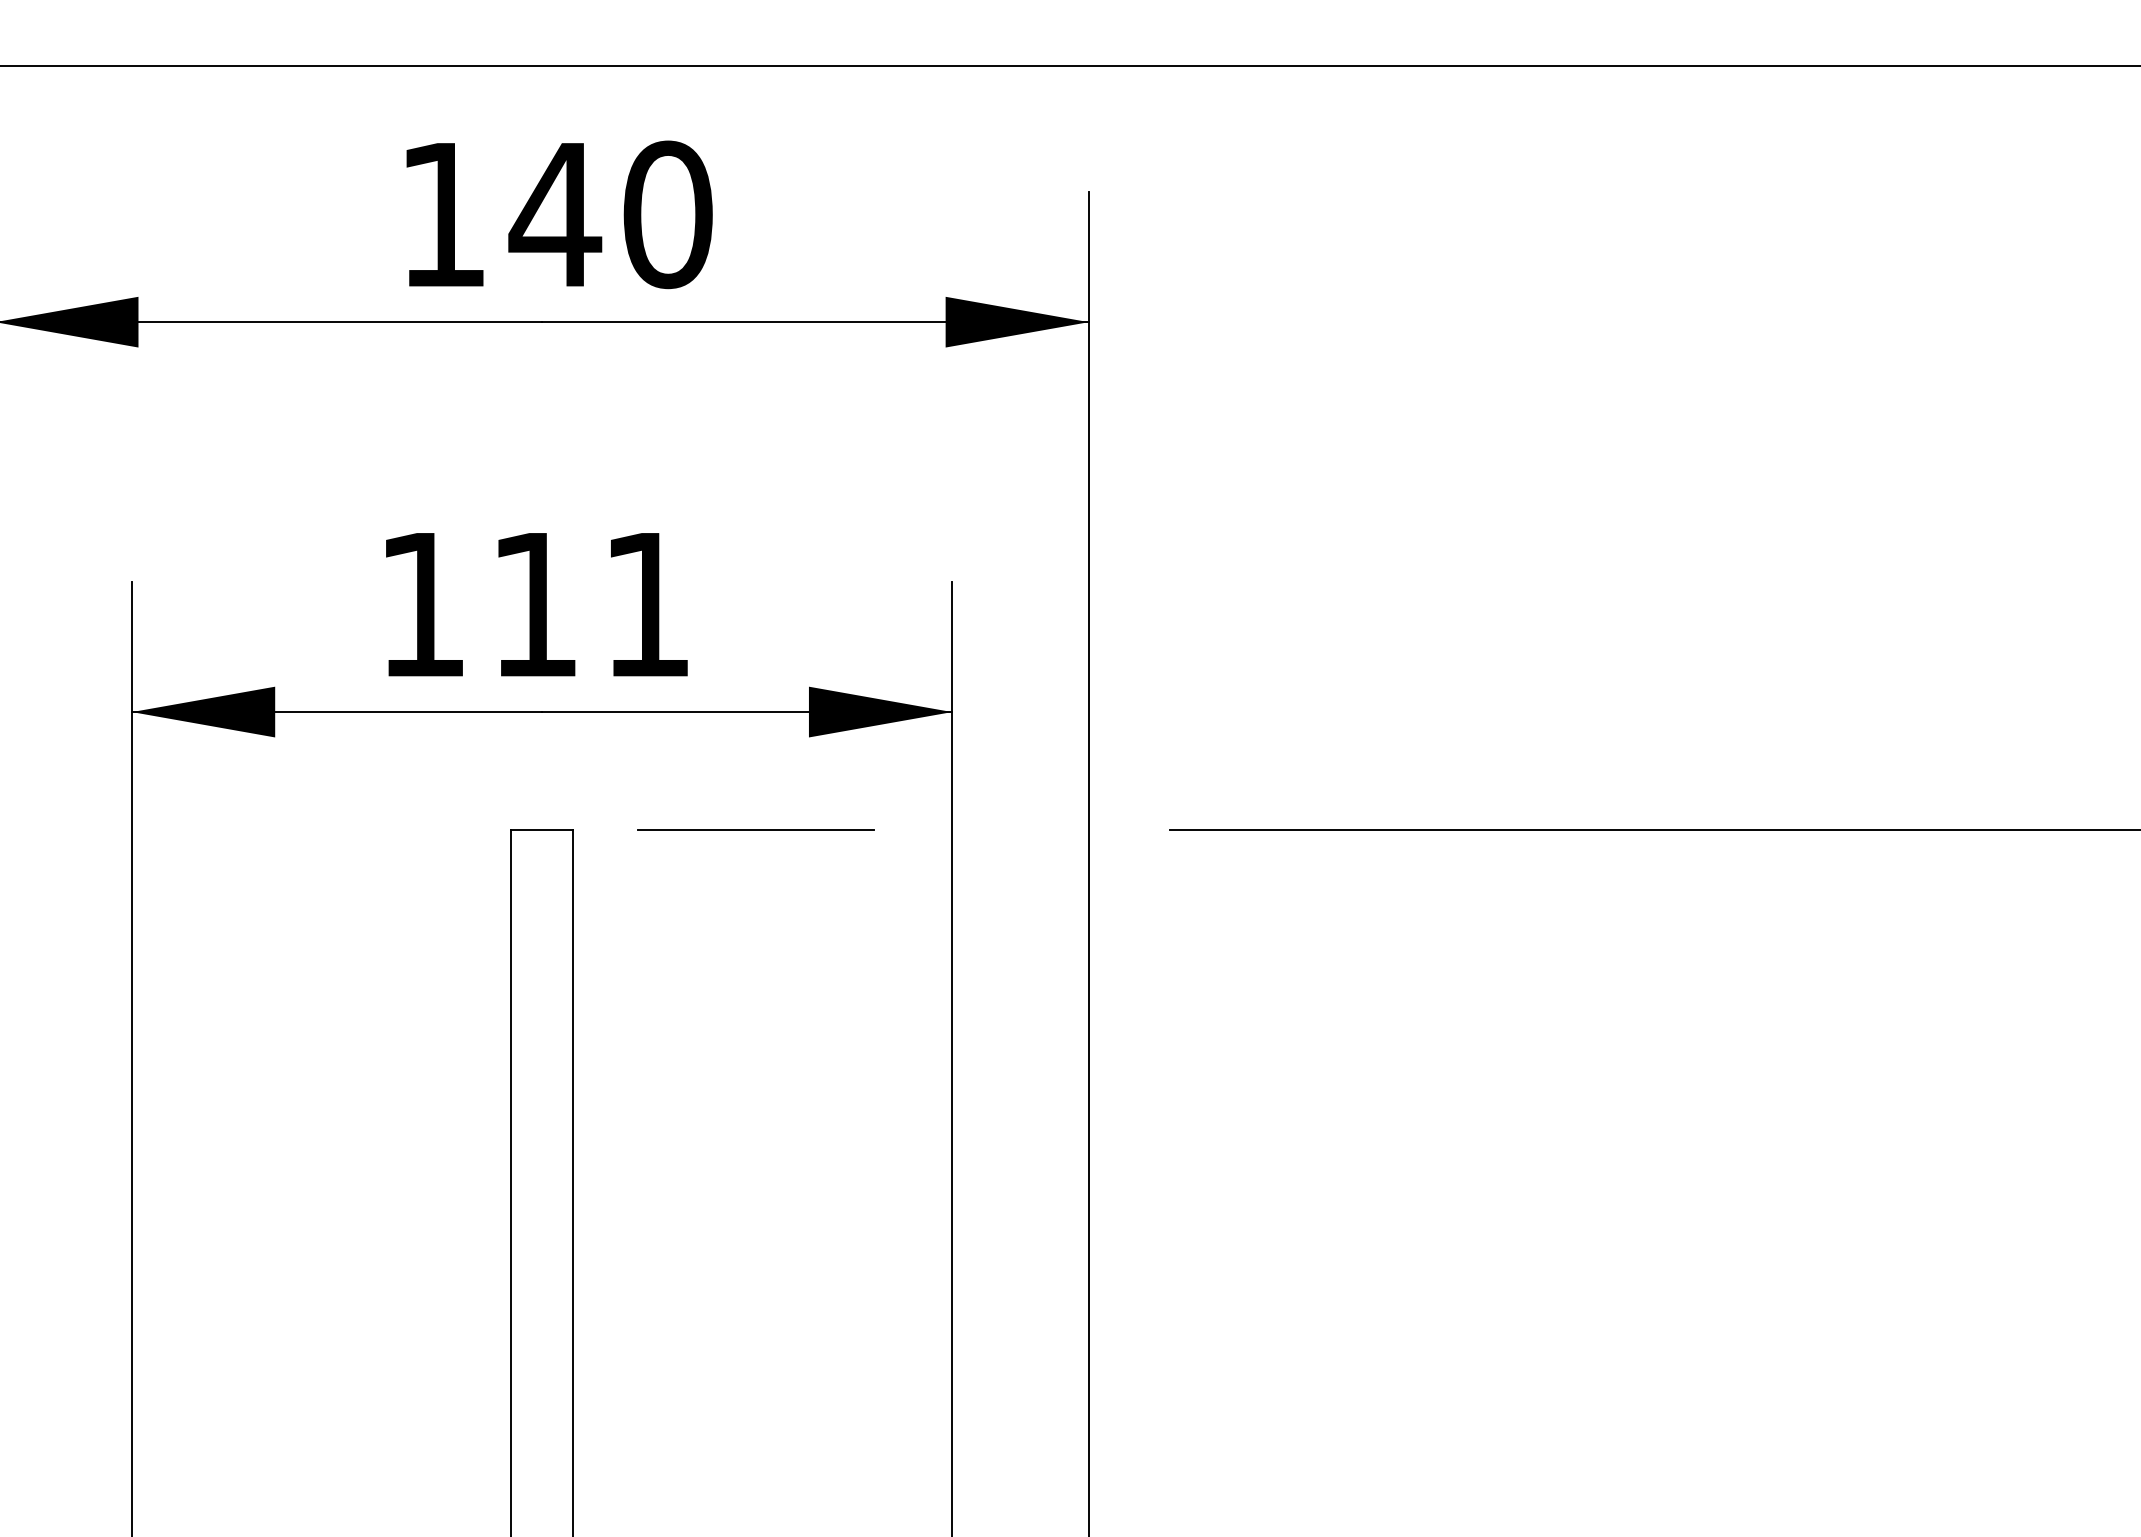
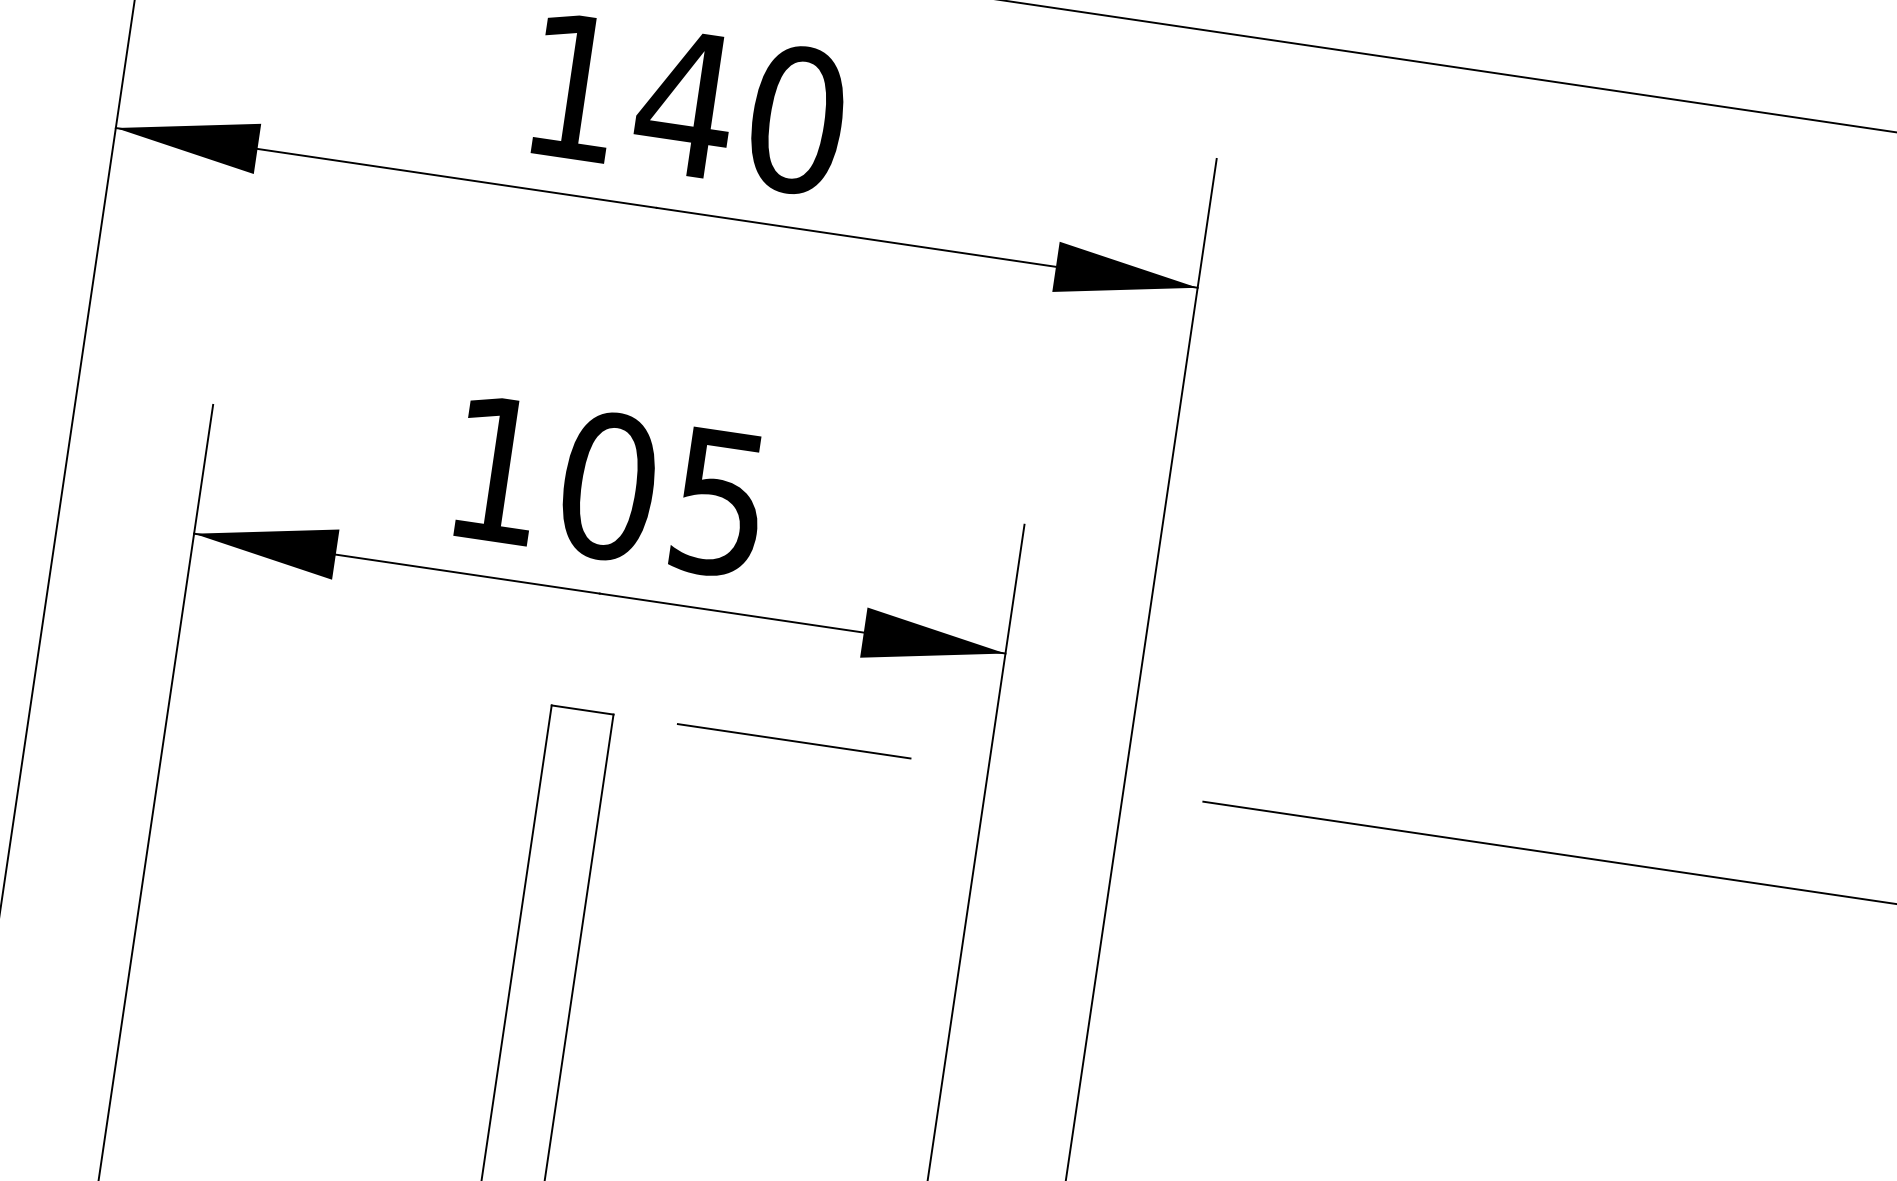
text: (589, 604) -> (662, 494), 111 -> 105

